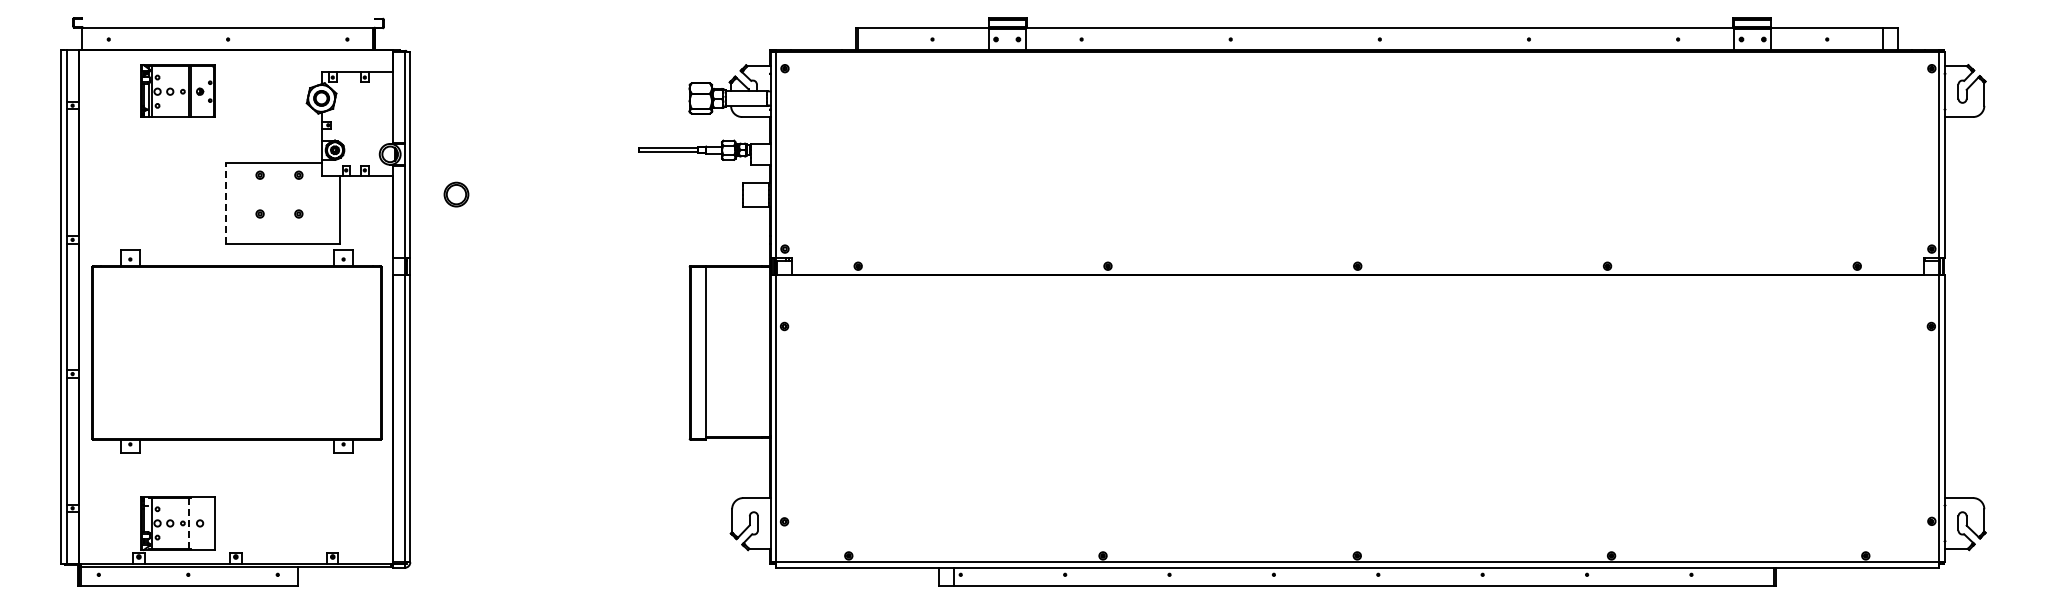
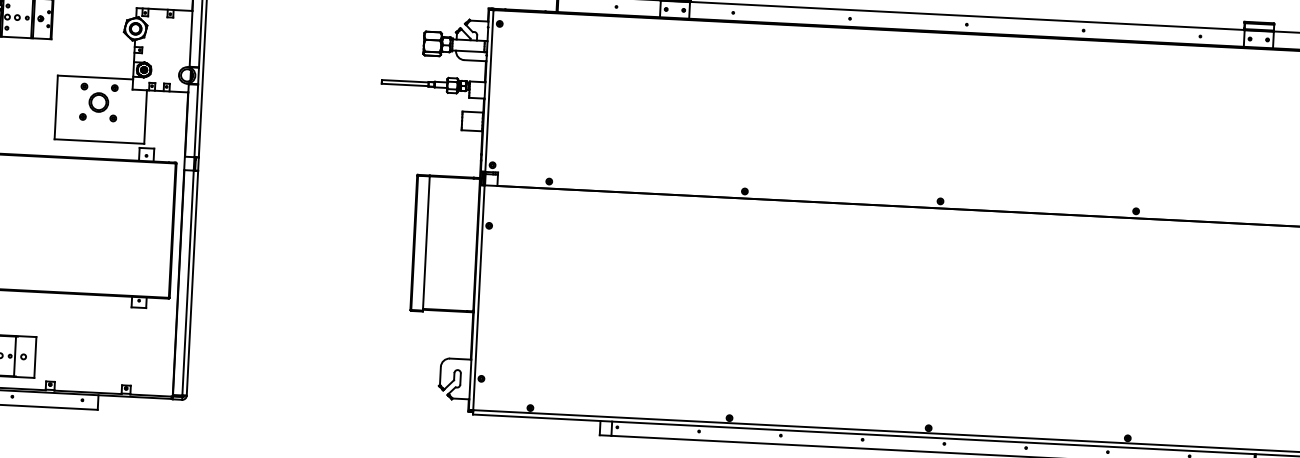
part: (456, 194) -> (98, 102), moved
line: (225, 203) -> (56, 107), dashed -> solid
line: (189, 522) -> (15, 355), dashed -> solid

